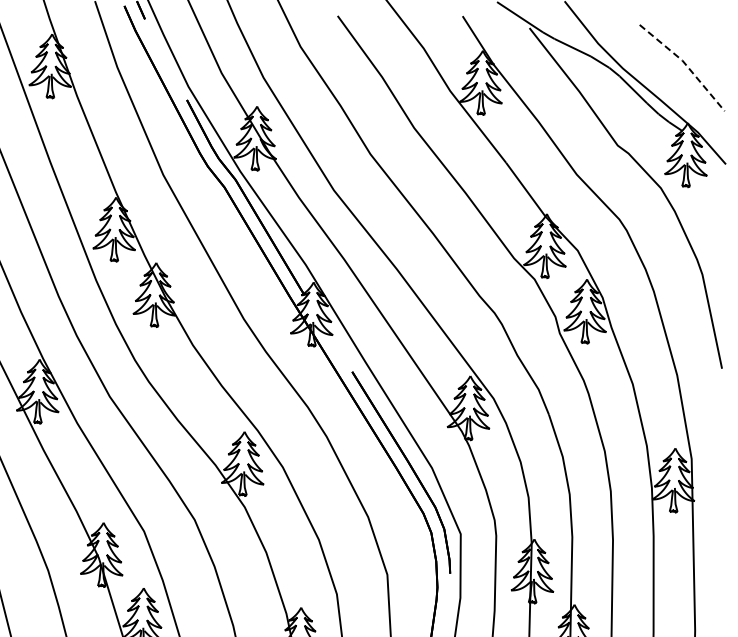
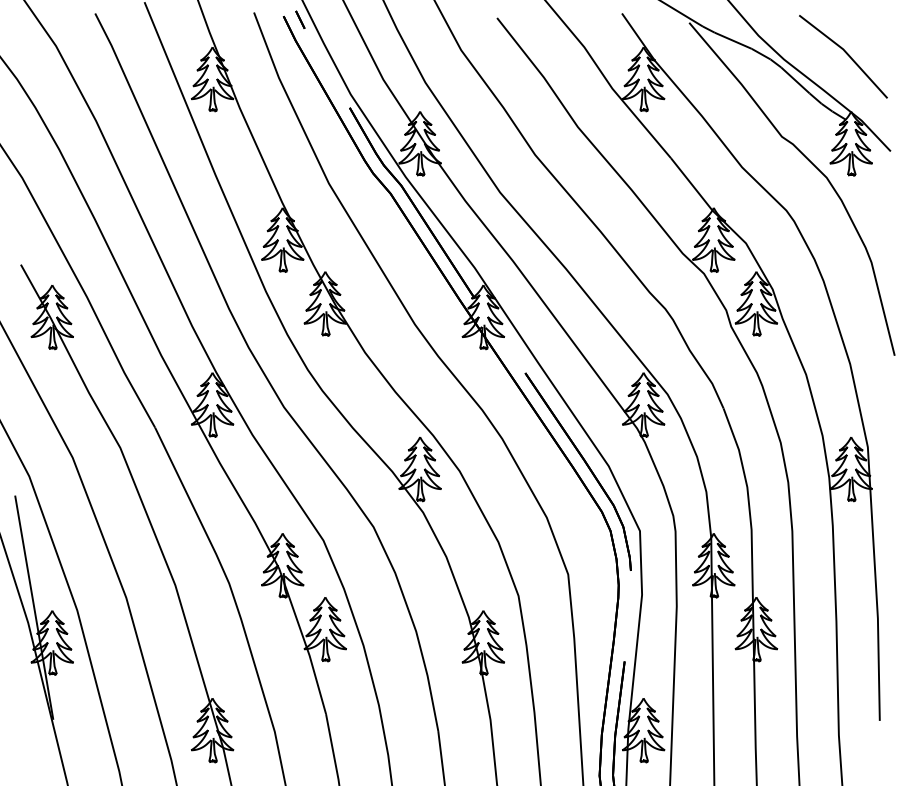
line: (685, 64) -> (846, 53), dashed -> solid

